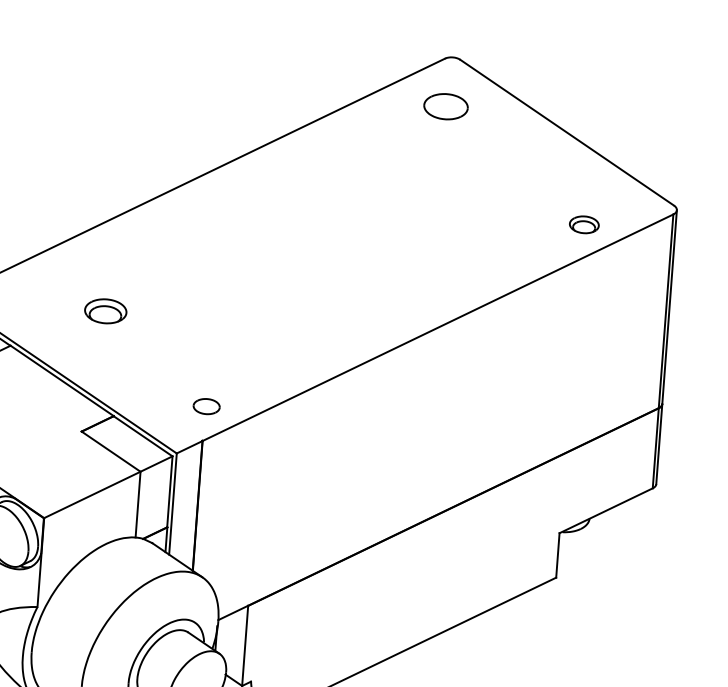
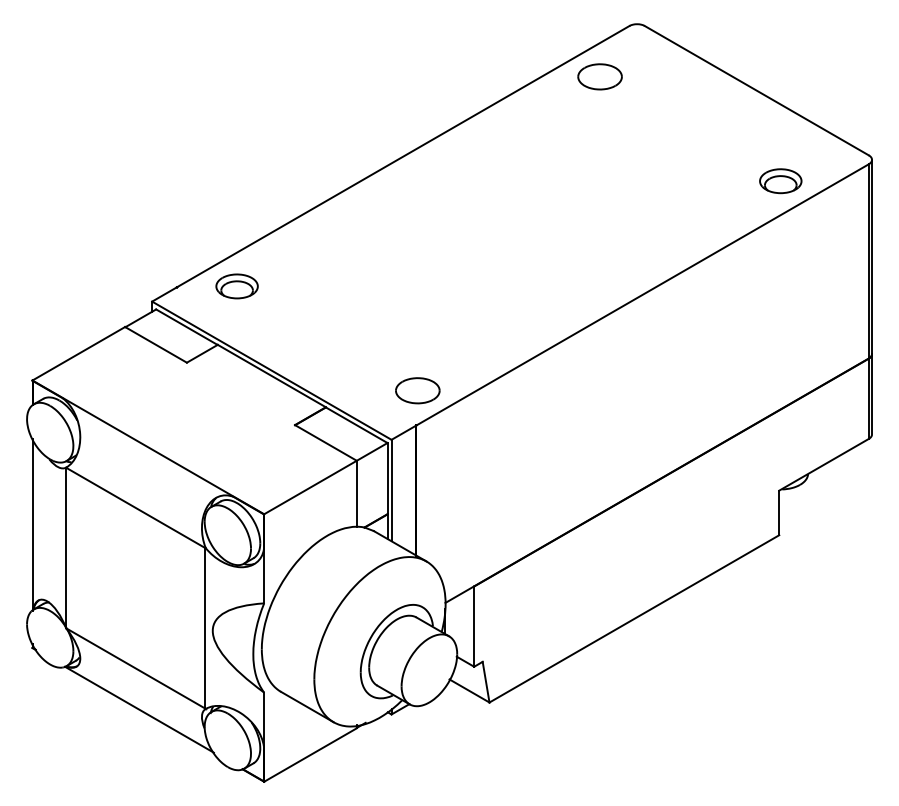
part: (445, 106) -> (599, 76), moved
part: (583, 225) -> (780, 181), size x1.43
part: (105, 311) -> (236, 286), moved
part: (206, 406) -> (417, 390), size x1.67

